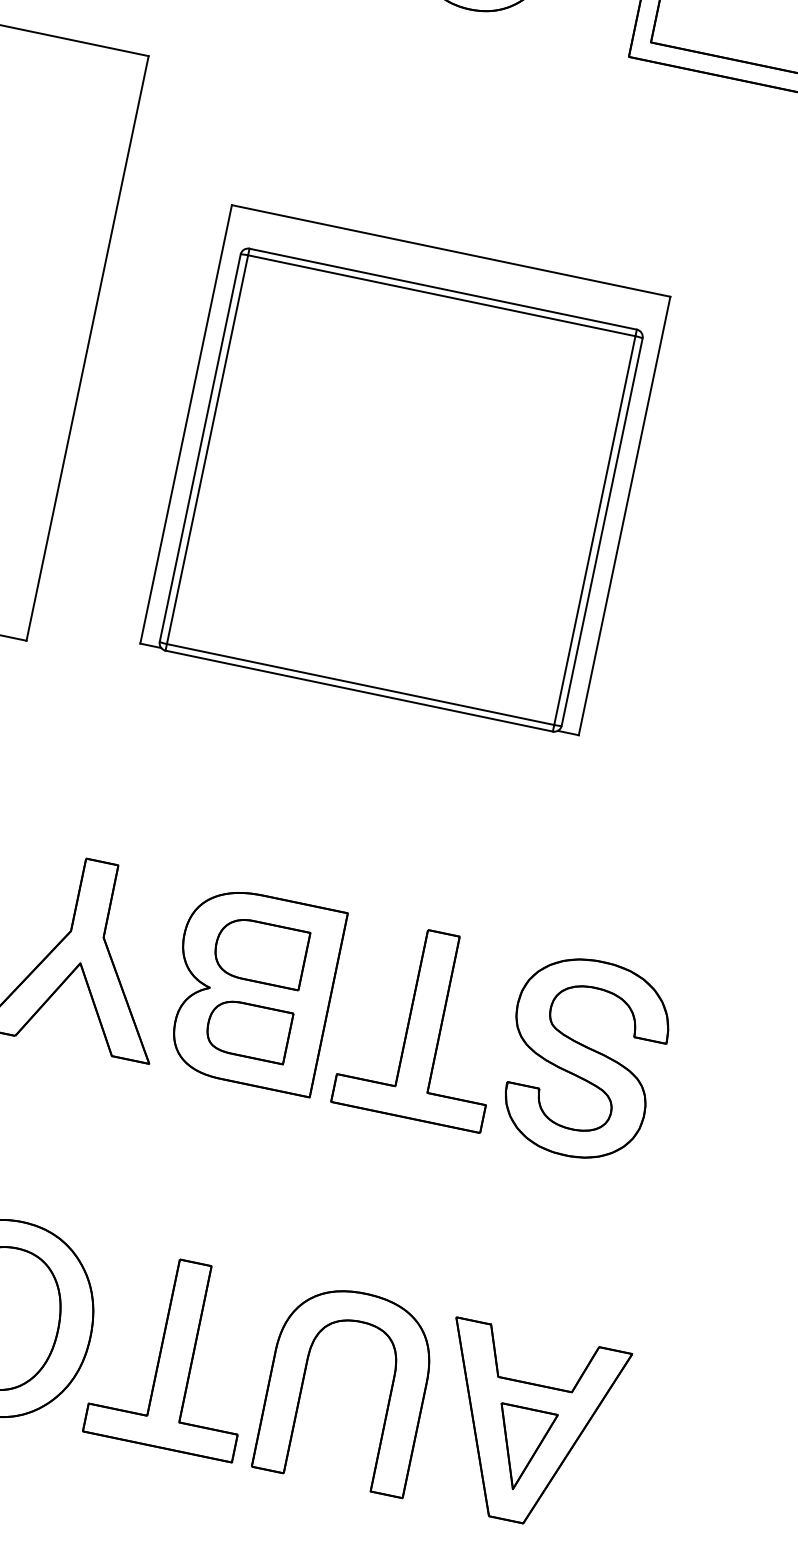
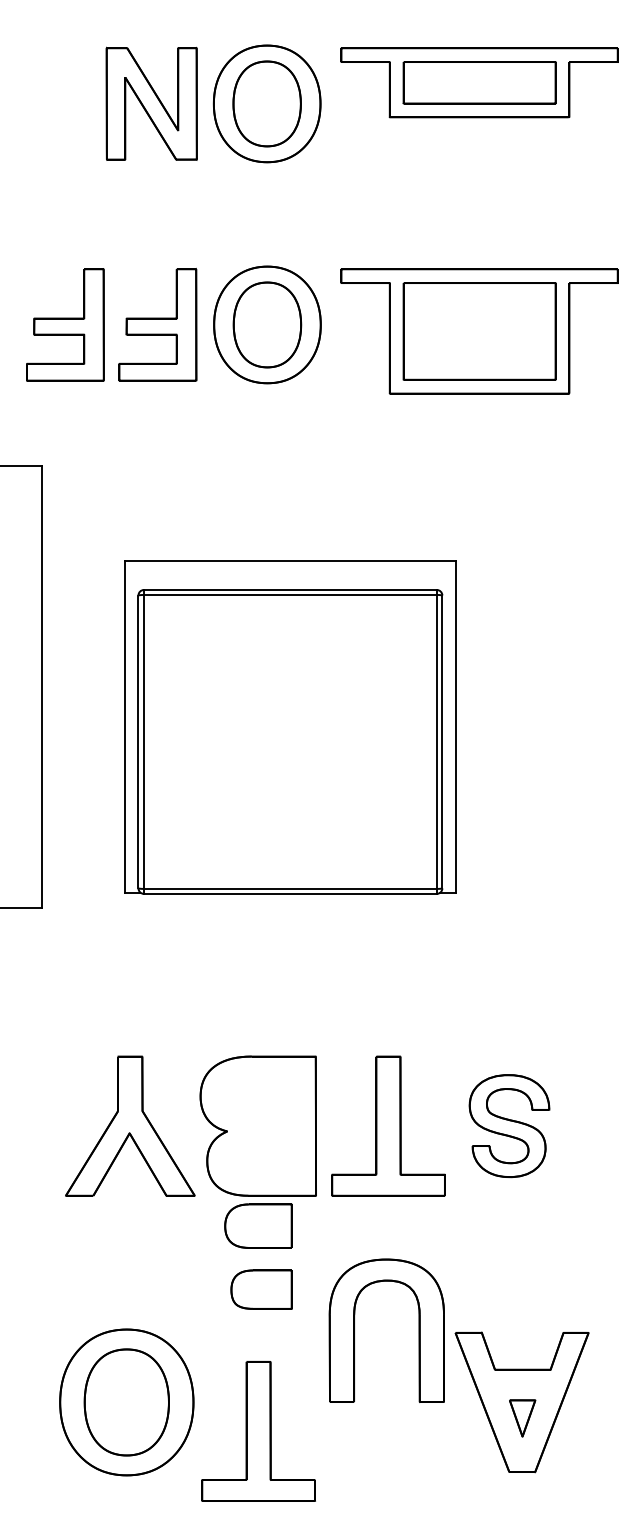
part: (260, 951) -> (258, 1225), moved
part: (248, 1030) -> (261, 1289), moved
part: (584, 1057) -> (509, 1125), size x0.7
part: (176, 1354) -> (258, 1431), moved
part: (304, 1378) -> (354, 1330), moved
part: (521, 1449) -> (522, 1418), size x0.6

